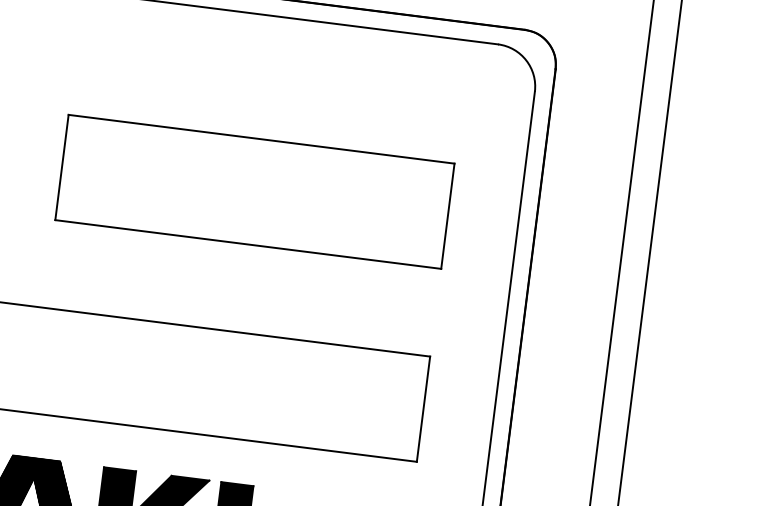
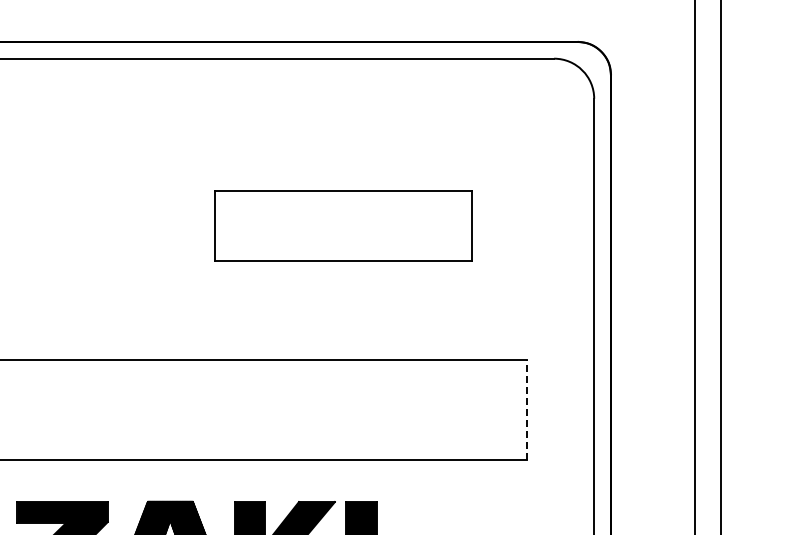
part: (254, 191) -> (343, 225), size x0.7
line: (423, 409) -> (527, 409), solid -> dashed

